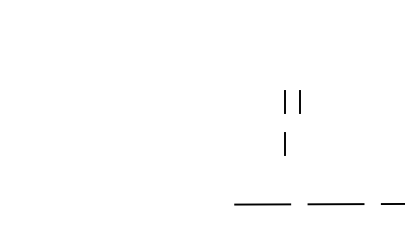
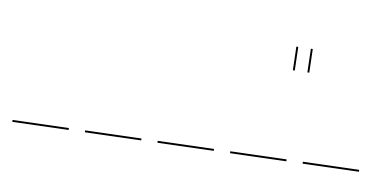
line: (284, 143) -> (288, 99), removed
line: (115, 204) -> (112, 134), added
line: (188, 204) -> (184, 145), added
line: (42, 205) -> (40, 125), added

